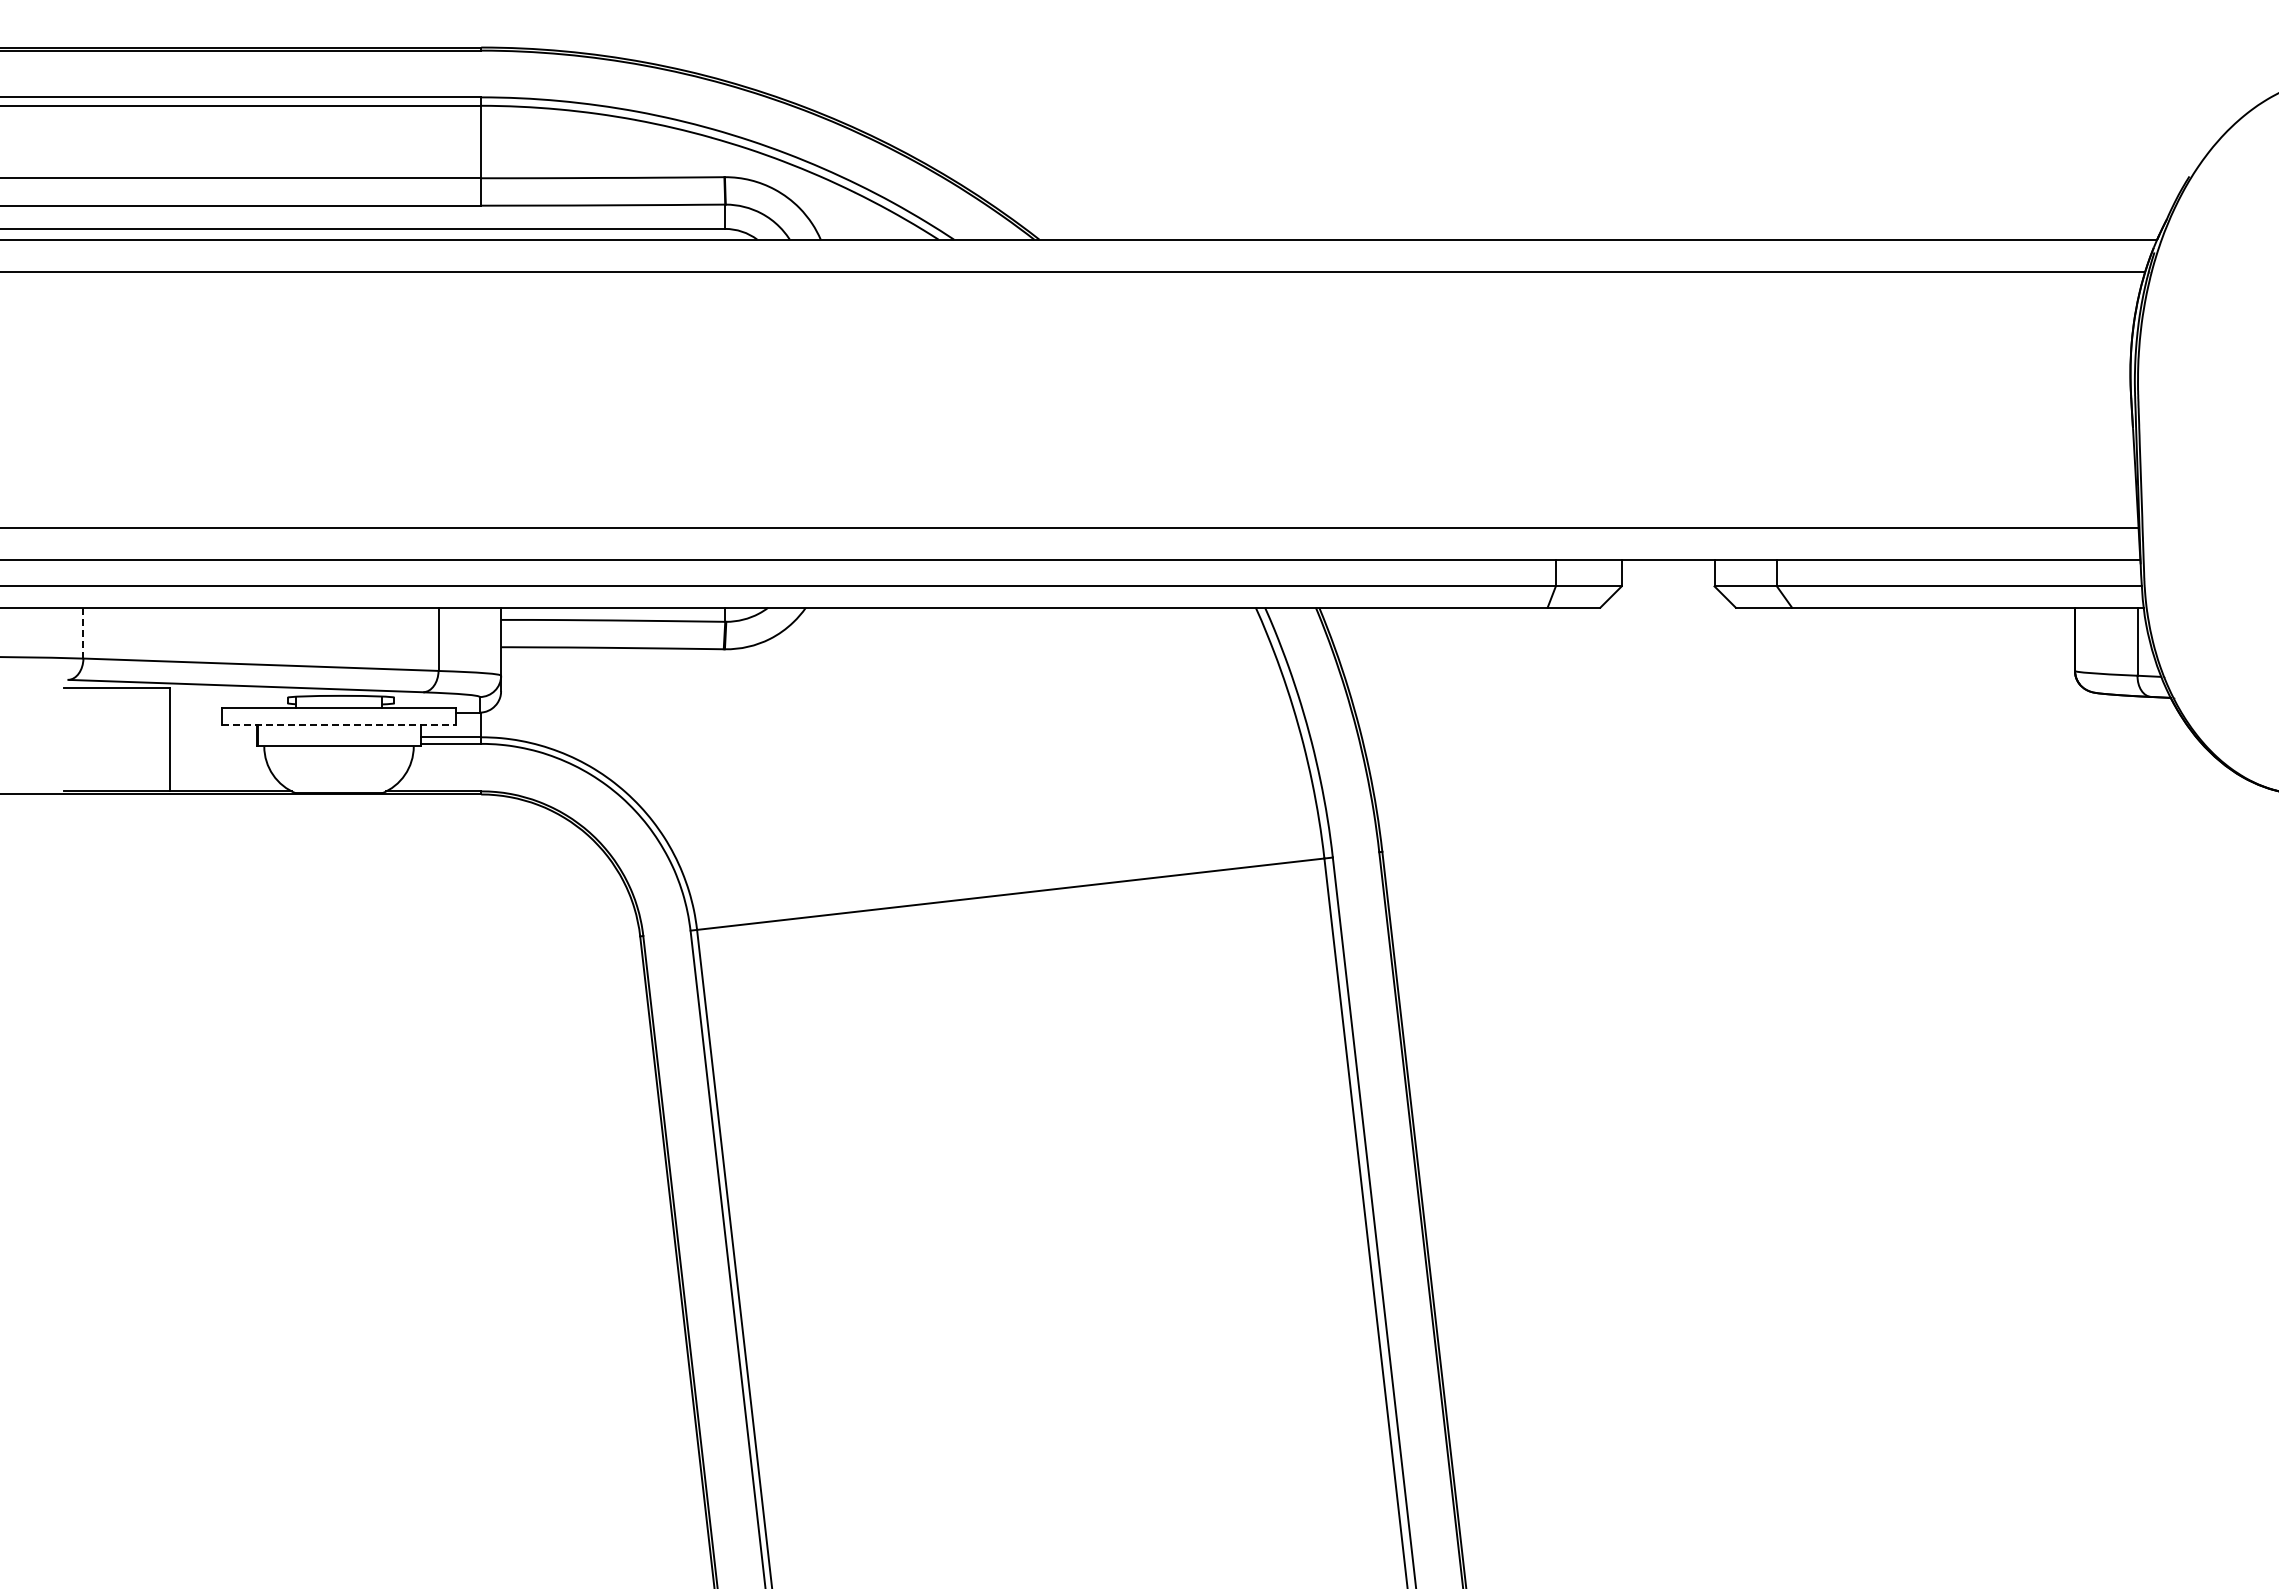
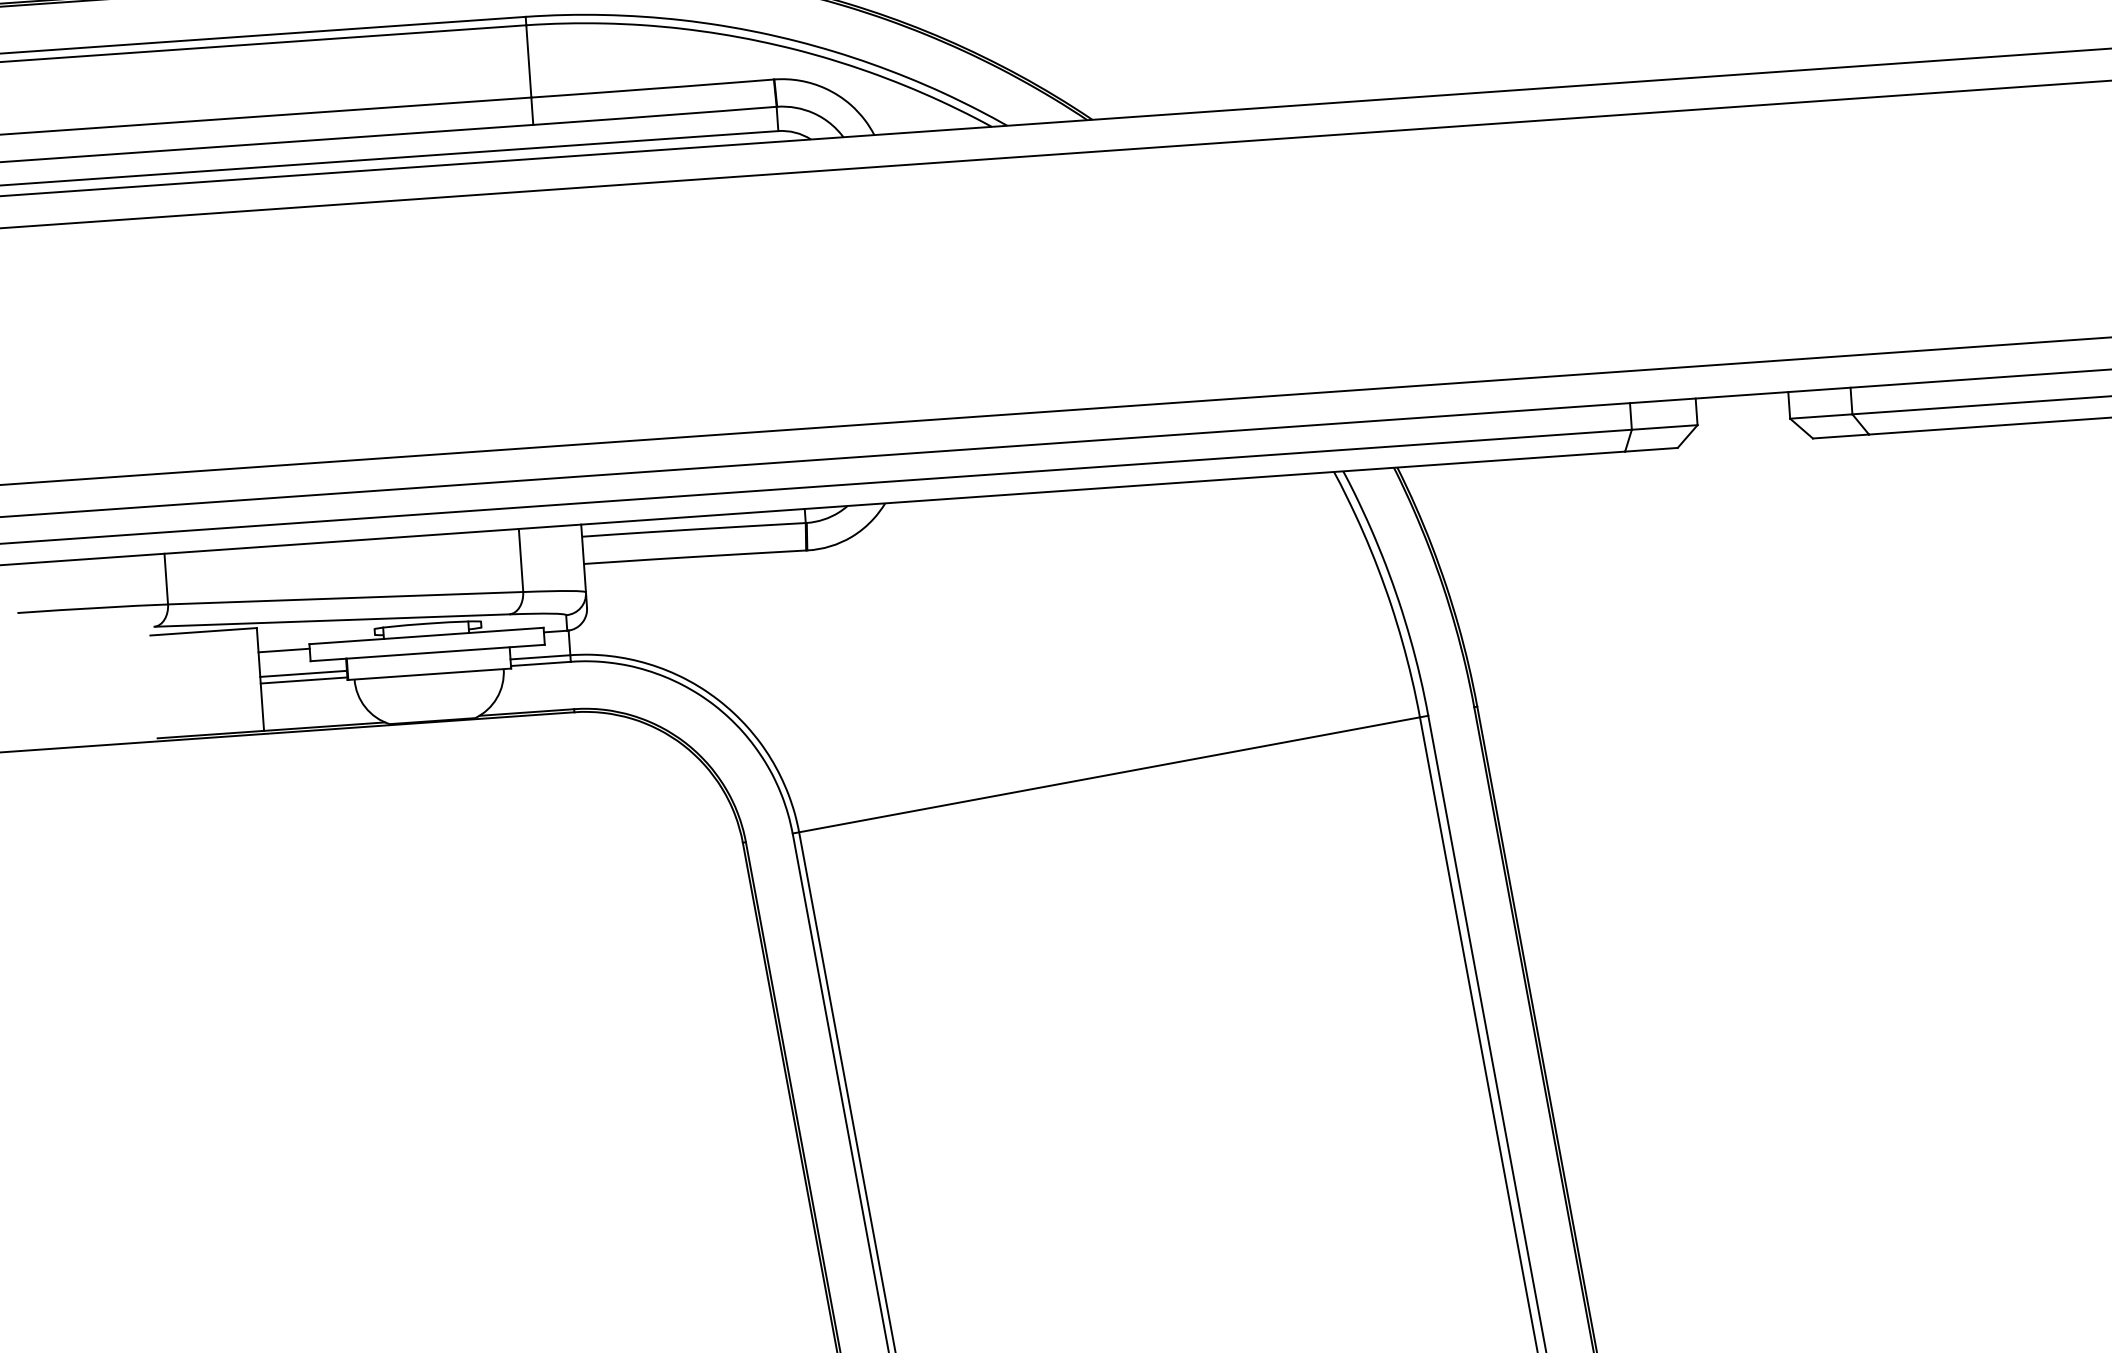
line: (83, 633) -> (166, 579), dashed -> solid
line: (195, 712) -> (283, 650), added
line: (339, 725) -> (428, 653), dashed -> solid
line: (213, 737) -> (303, 674), added
line: (213, 743) -> (303, 680), added

